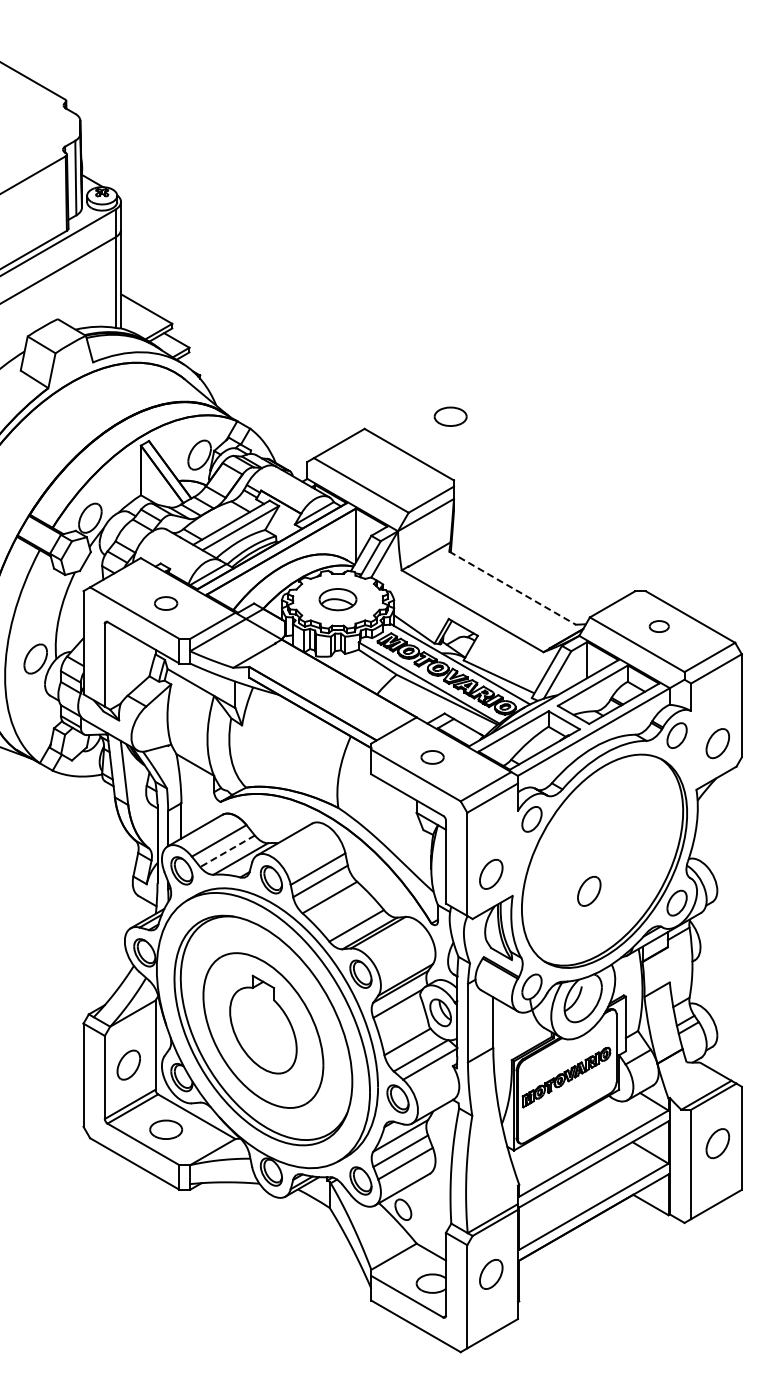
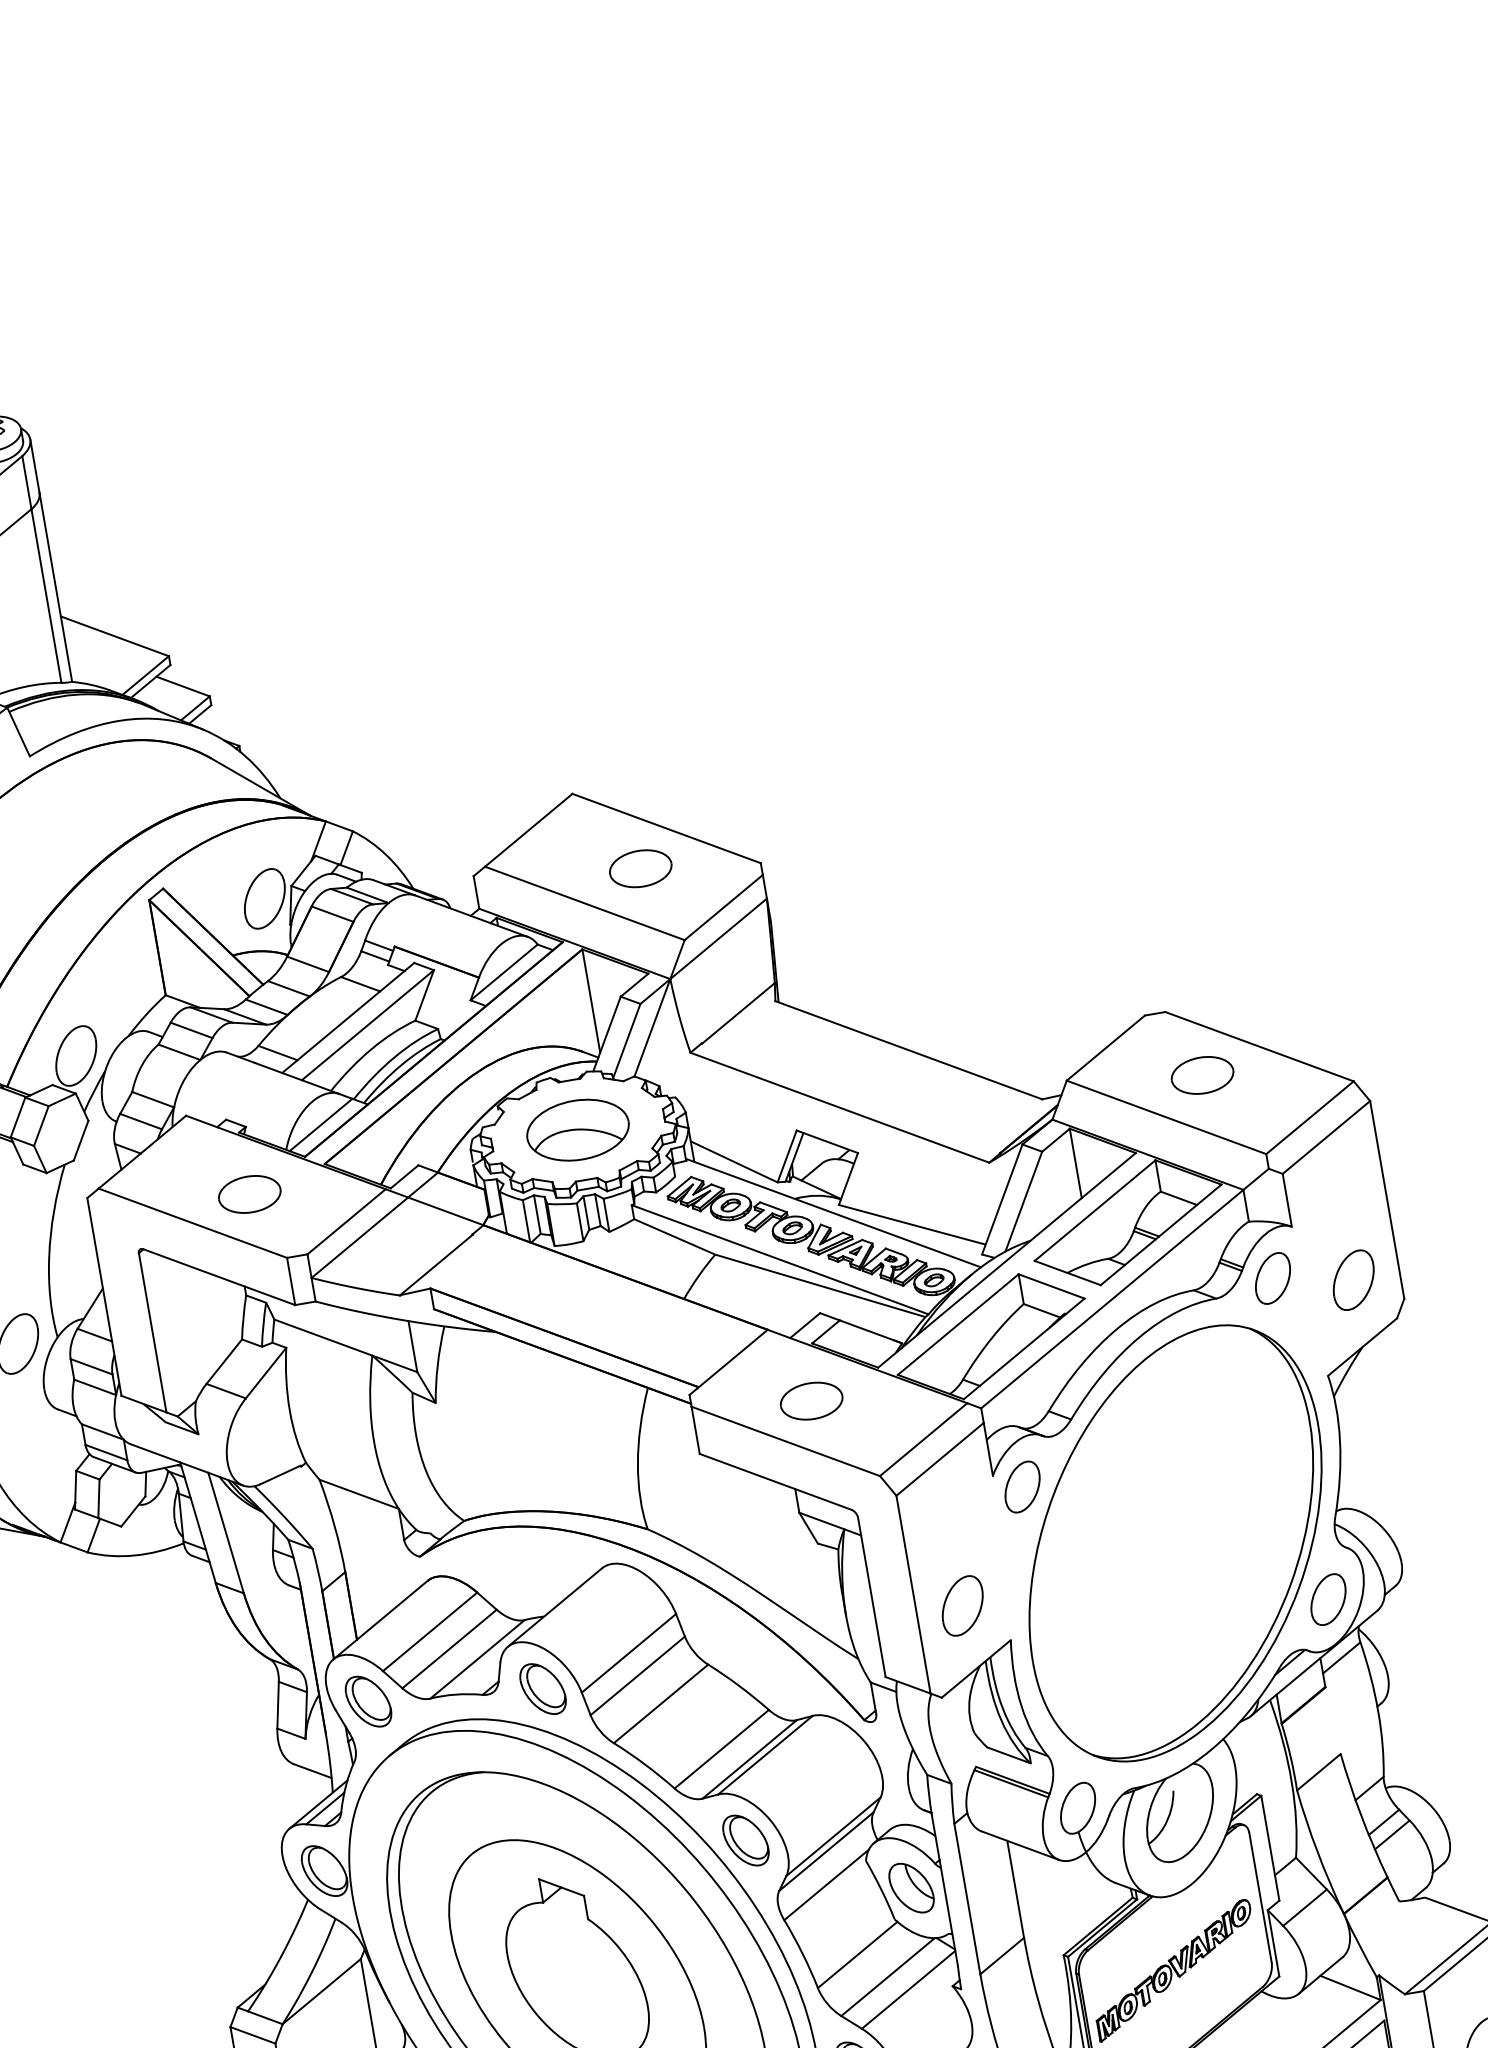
part: (450, 416) -> (640, 868), moved
line: (513, 588) -> (910, 1050), dashed -> solid
part: (337, 599) -> (576, 1129), size x1.43
part: (165, 603) -> (248, 1194), size x1.43
part: (659, 626) -> (1203, 1075), size x1.67
part: (432, 757) -> (811, 1401), size x1.43
line: (227, 851) -> (449, 1649), dashed -> solid
part: (589, 890) -> (1156, 1604), removed

